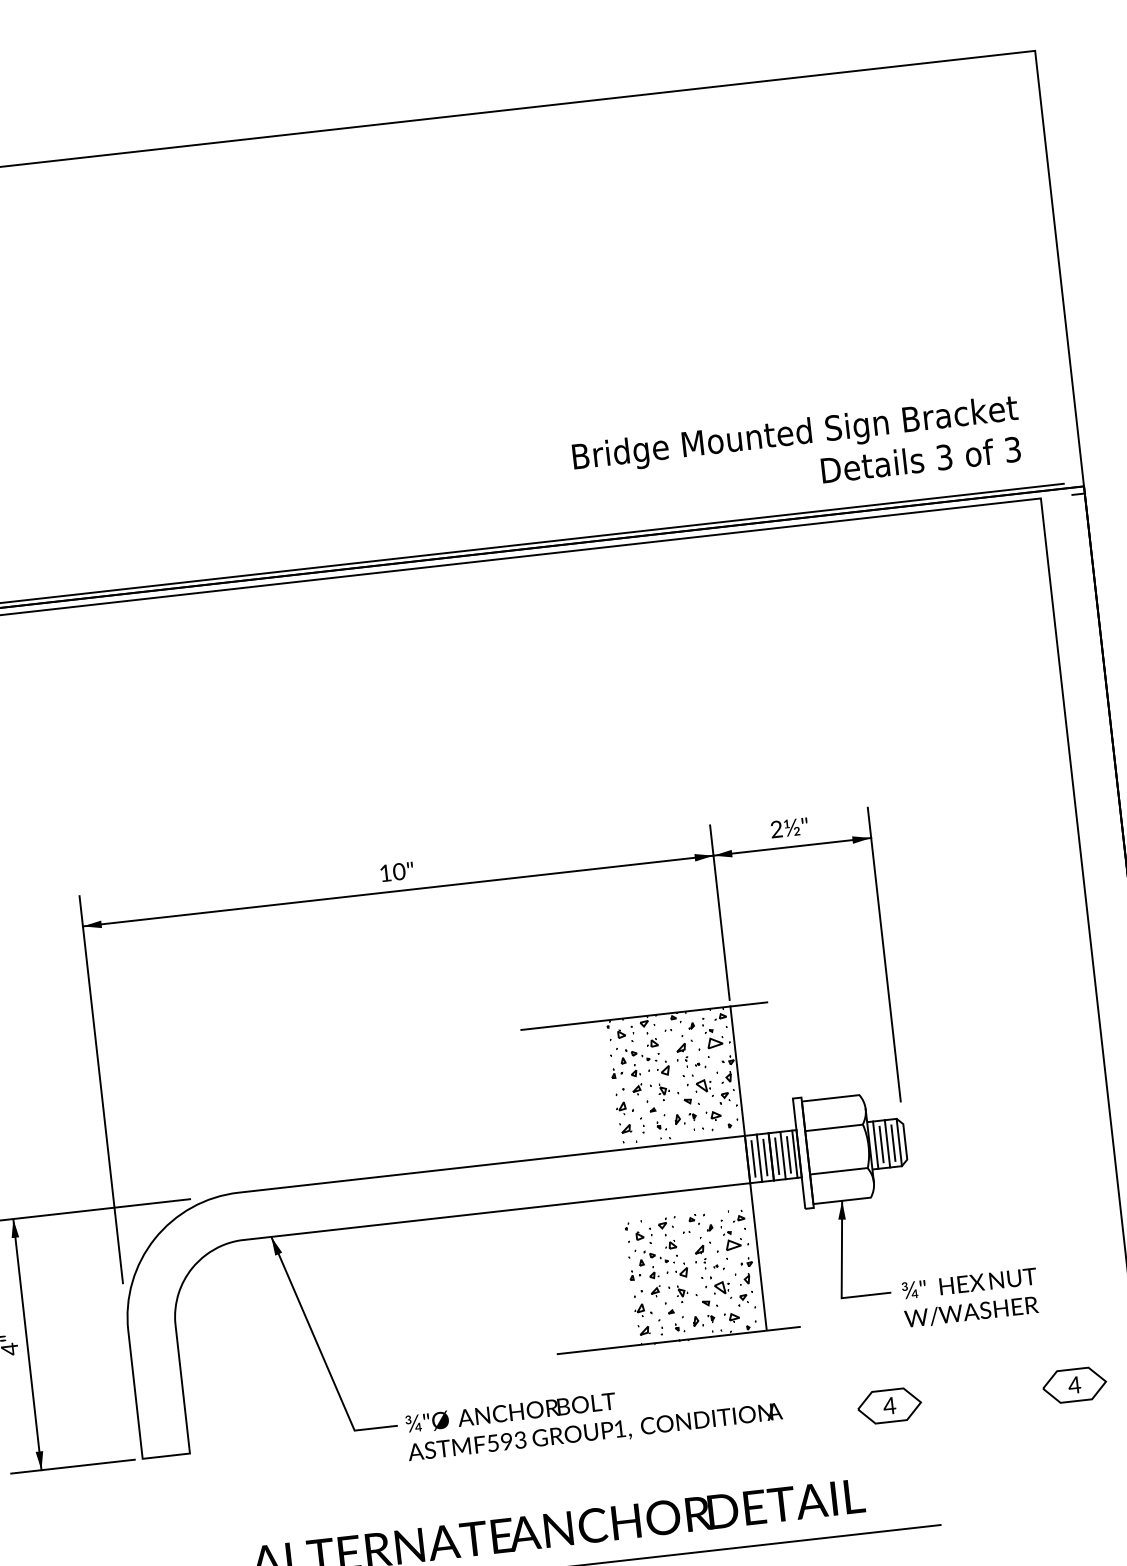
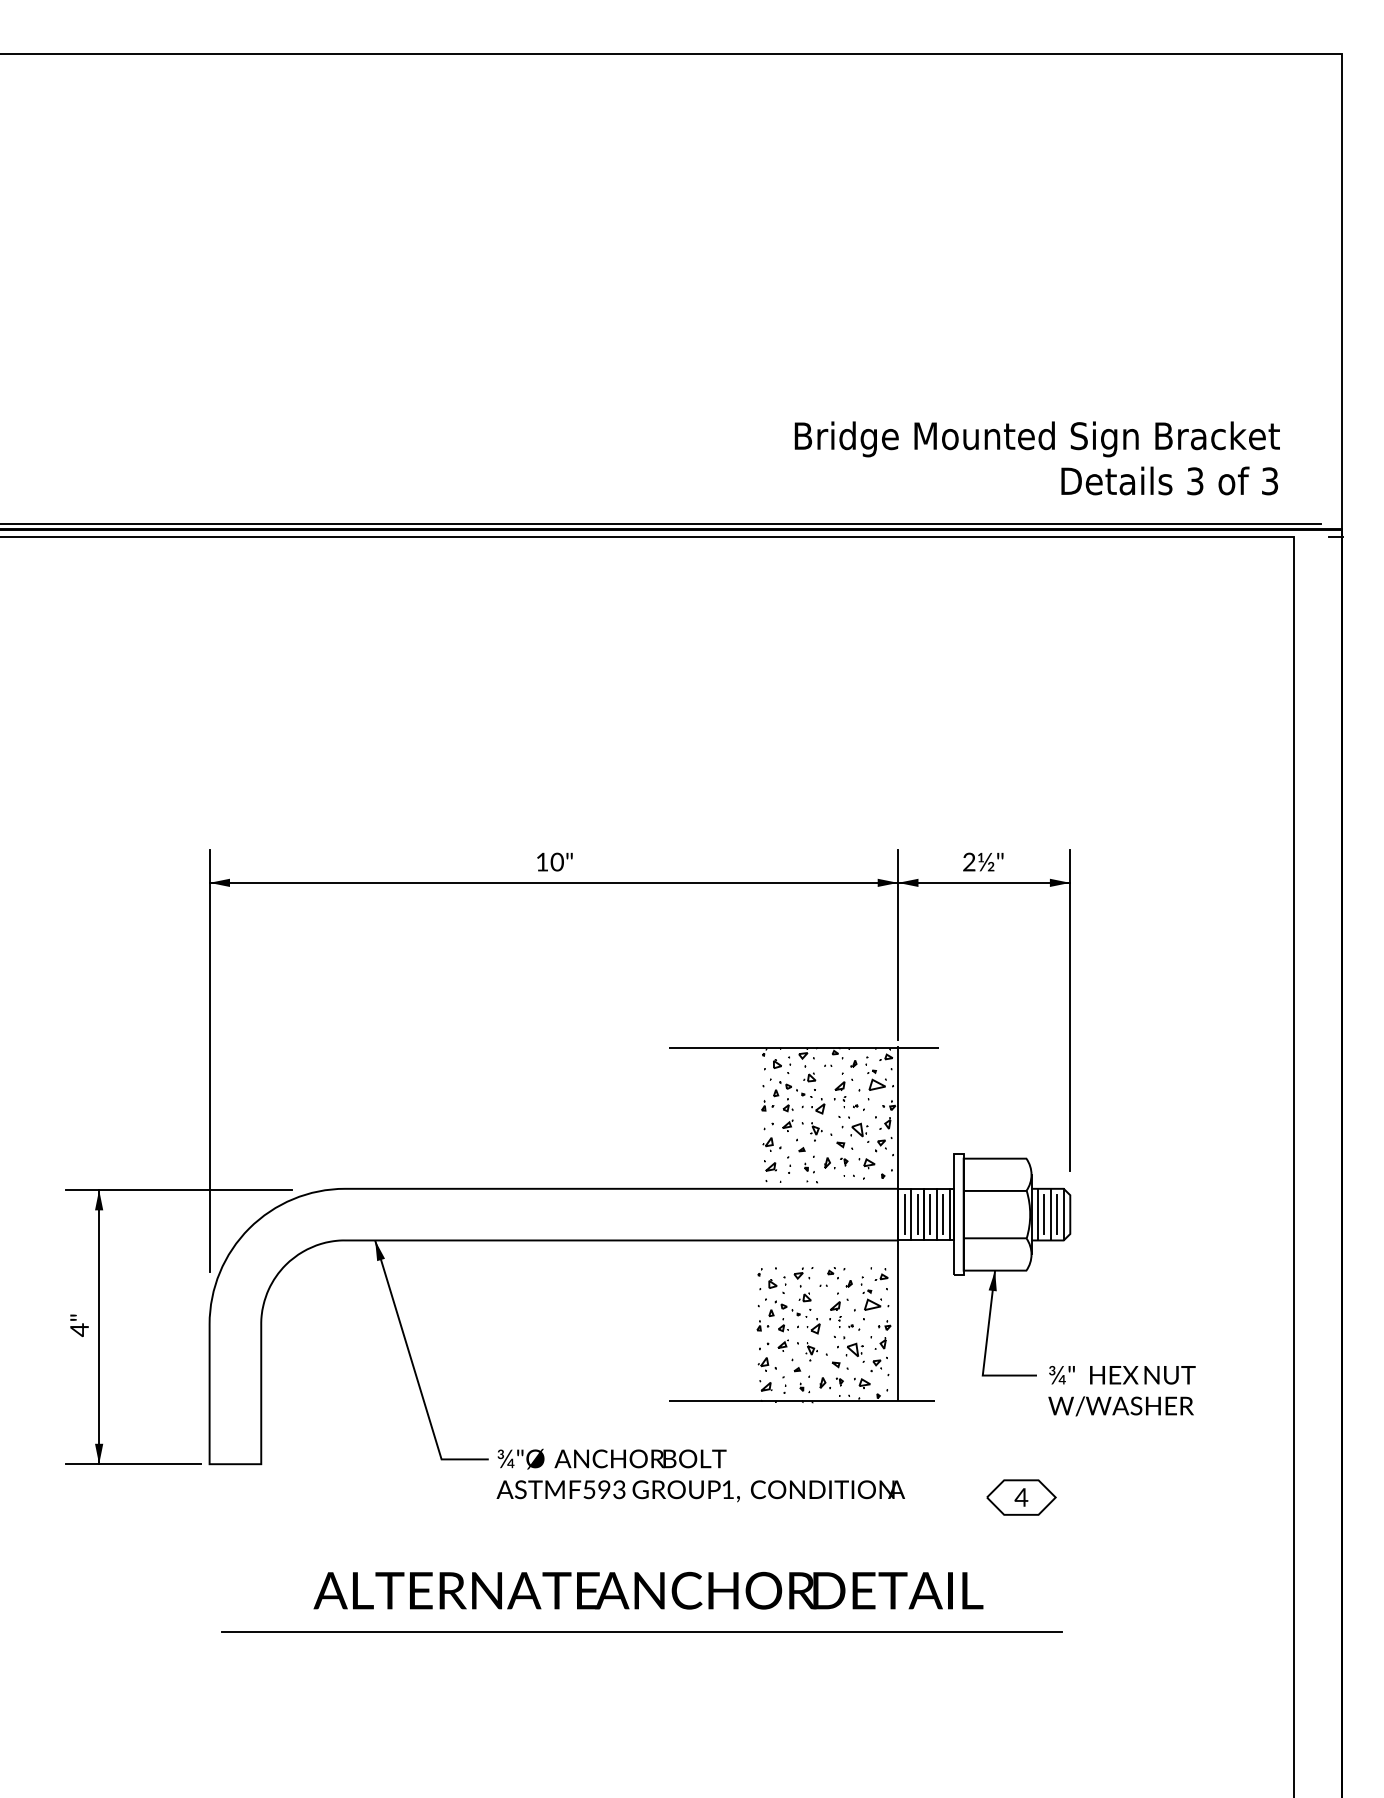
part: (1074, 1385) -> (1223, 1497), removed

